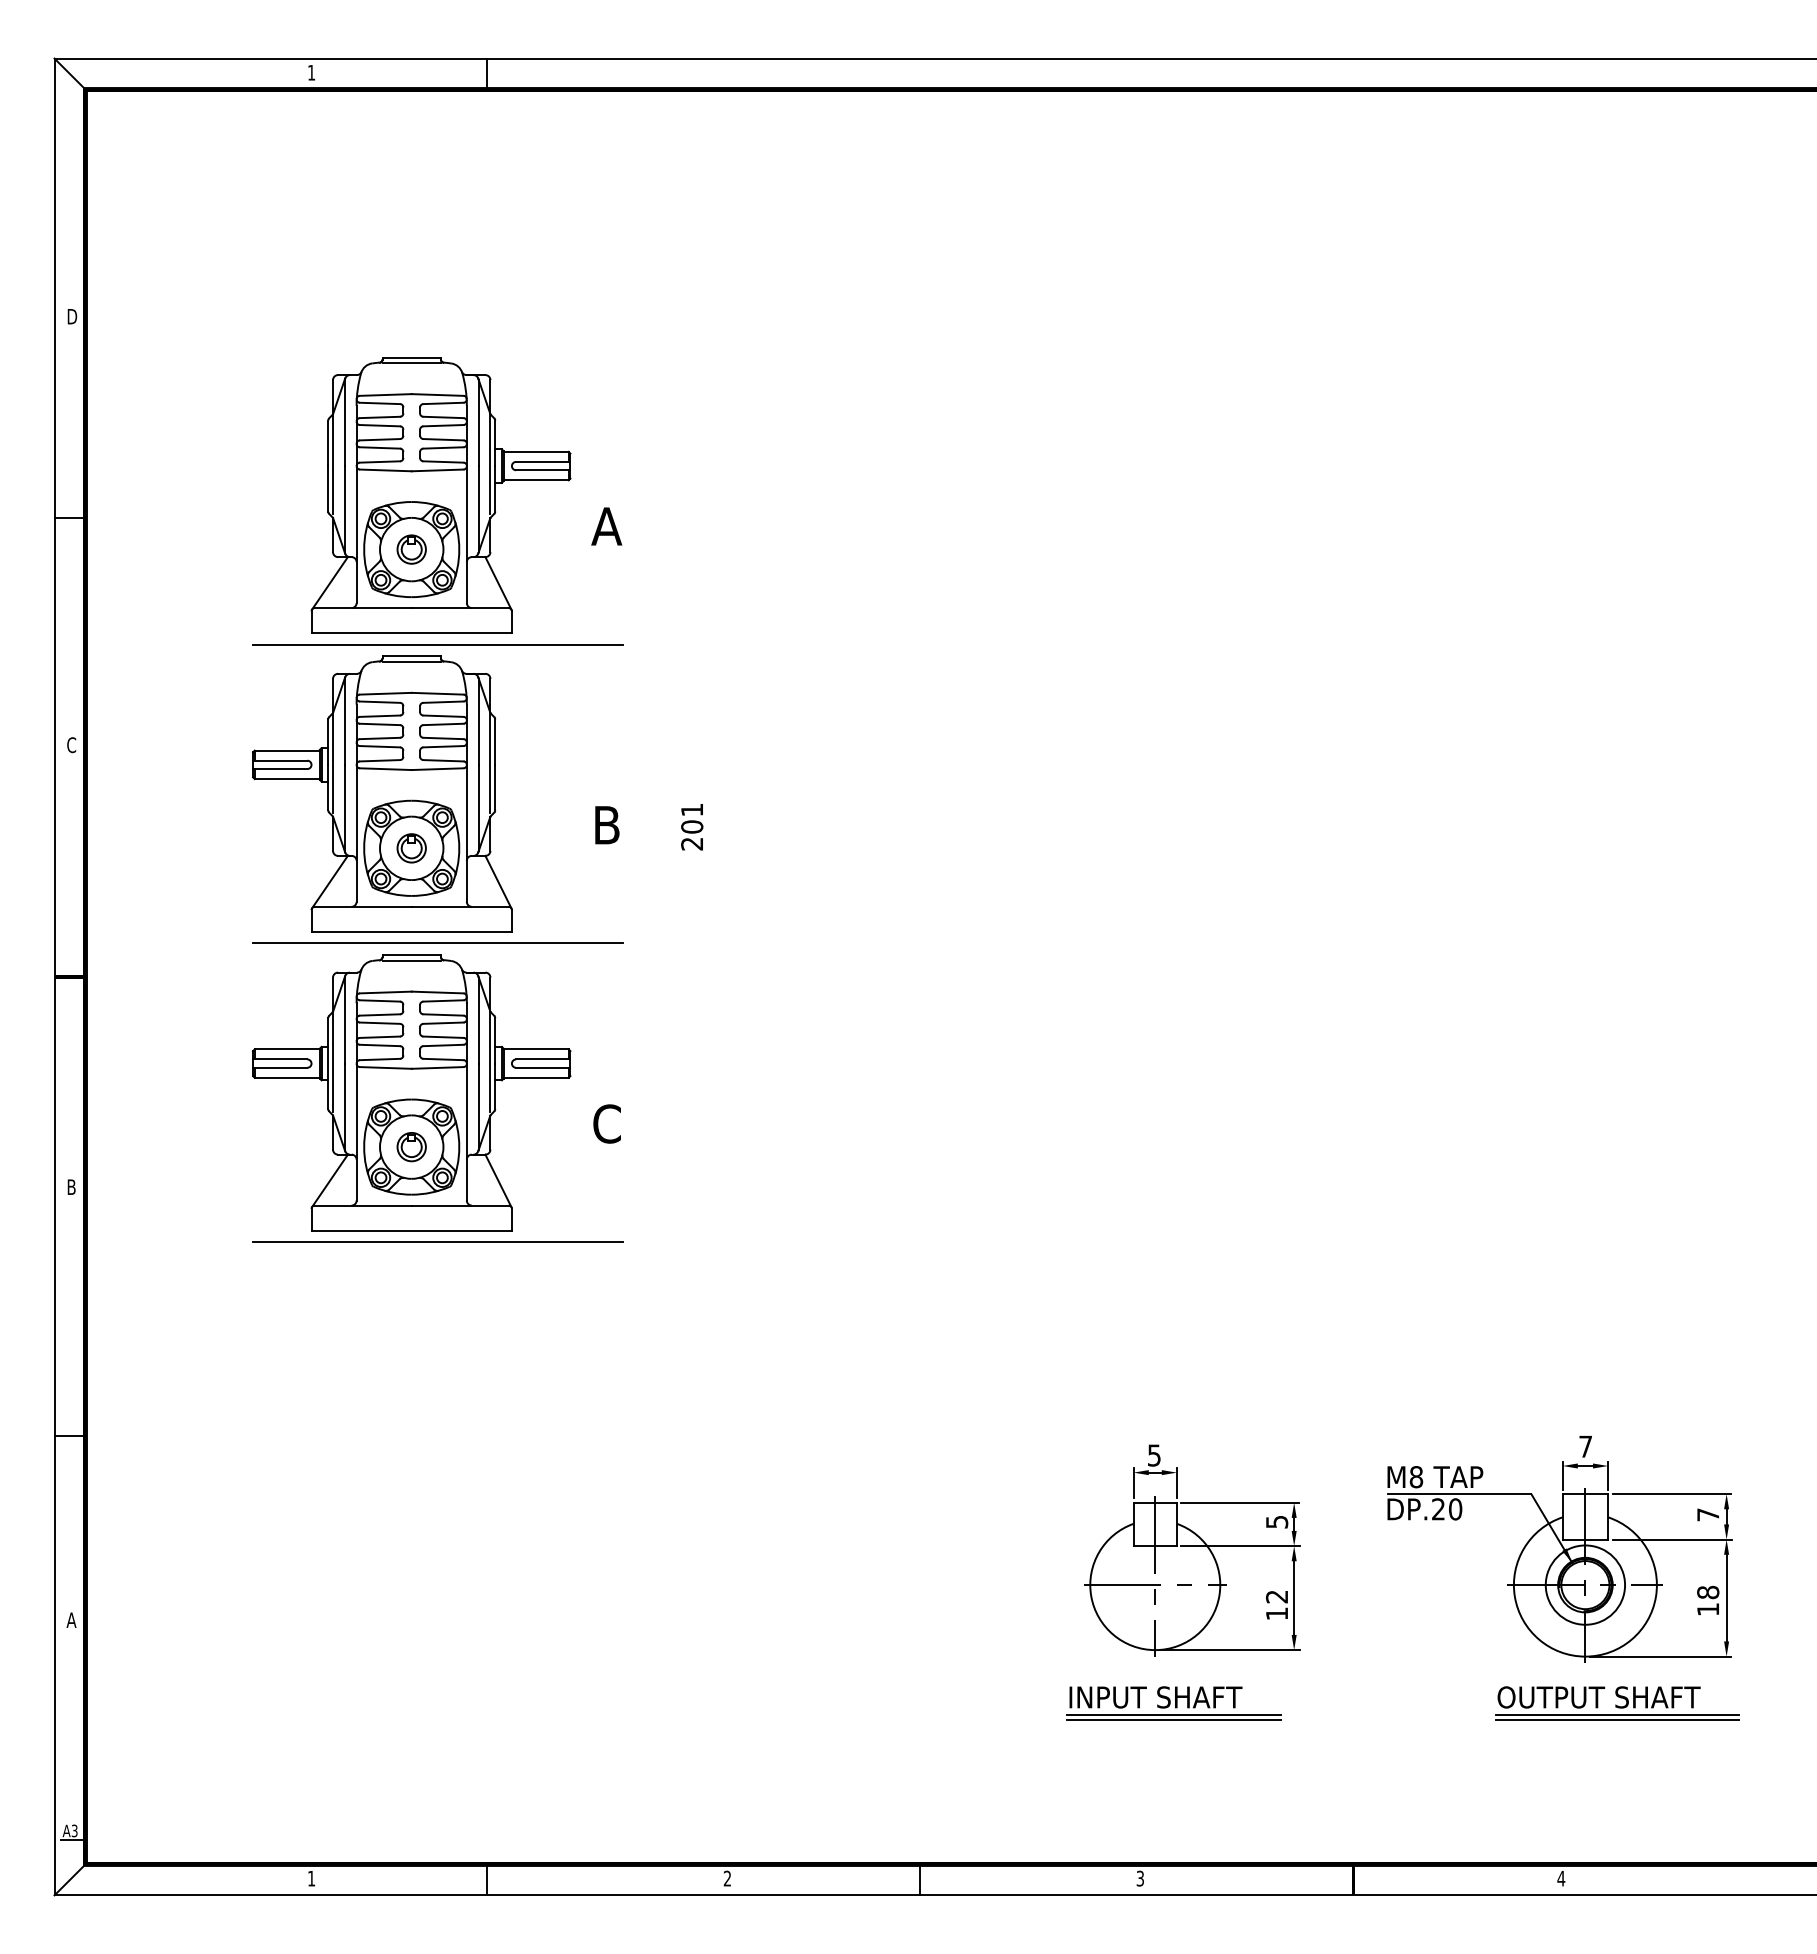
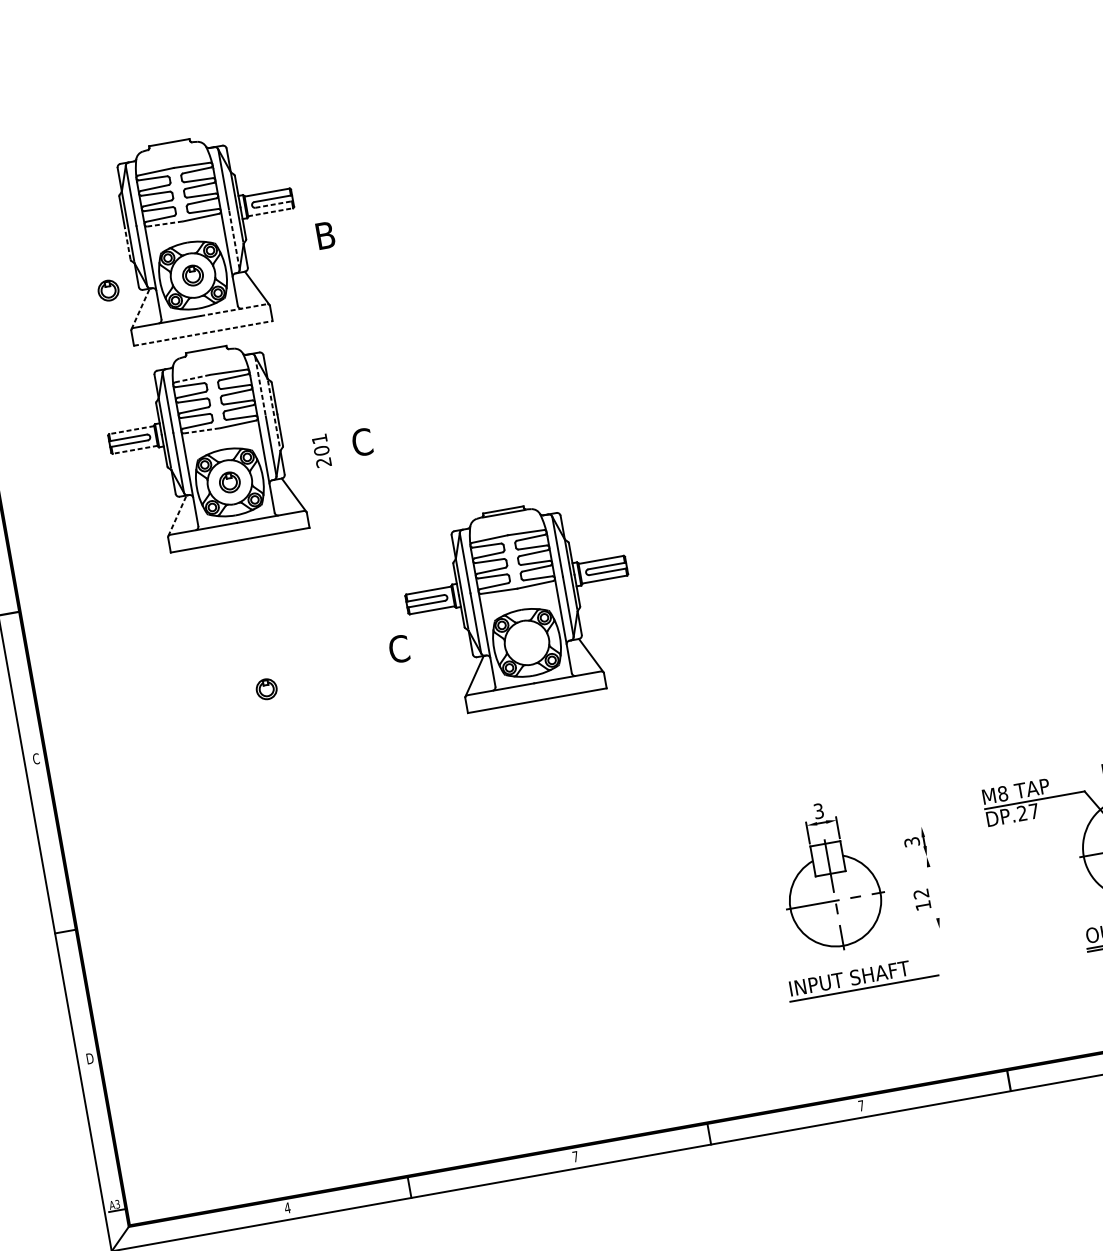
line: (411, 363) -> (169, 146), removed
line: (385, 470) -> (165, 224), solid -> dashed
line: (543, 470) -> (274, 204), solid -> dashed
line: (536, 480) -> (270, 212), solid -> dashed
line: (328, 488) -> (127, 243), solid -> dashed
line: (478, 508) -> (234, 238), solid -> dashed
text: (606, 526) -> (325, 235), A -> B
part: (289, 549) -> (108, 290), added
line: (330, 583) -> (140, 309), solid -> dashed
line: (460, 608) -> (234, 310), solid -> dashed
line: (412, 633) -> (203, 333), solid -> dashed
line: (437, 644) -> (222, 338), removed
line: (411, 661) -> (206, 353), removed
line: (385, 693) -> (192, 378), solid -> dashed
line: (478, 722) -> (260, 387), solid -> dashed
line: (287, 750) -> (131, 430), solid -> dashed
line: (490, 764) -> (274, 414), solid -> dashed
line: (385, 769) -> (202, 431), solid -> dashed
line: (287, 779) -> (135, 450), solid -> dashed
text: (606, 824) -> (361, 441), B -> C
text: (692, 827) -> (322, 451), moved
line: (330, 882) -> (177, 516), solid -> dashed
line: (437, 943) -> (259, 545), removed
part: (411, 1092) -> (520, 605), moved
text: (71, 1187) -> (36, 759), B -> C
line: (437, 1242) -> (296, 752), removed
text: (1154, 1454) -> (818, 810), 5 -> 3
line: (1240, 1502) -> (884, 833), removed
text: (1455, 1509) -> (1034, 811), DP.20 -> DP.27
text: (1276, 1521) -> (911, 841), 5 -> 3
line: (1240, 1546) -> (889, 863), removed
line: (1294, 1597) -> (933, 892), removed
text: (71, 1619) -> (89, 1058), A -> D
line: (1229, 1650) -> (894, 936), removed
line: (1173, 1719) -> (864, 991), removed
text: (311, 1878) -> (287, 1207), 1 -> 4
text: (727, 1878) -> (575, 1156), 2 -> 7
text: (1139, 1878) -> (860, 1105), 3 -> 7

